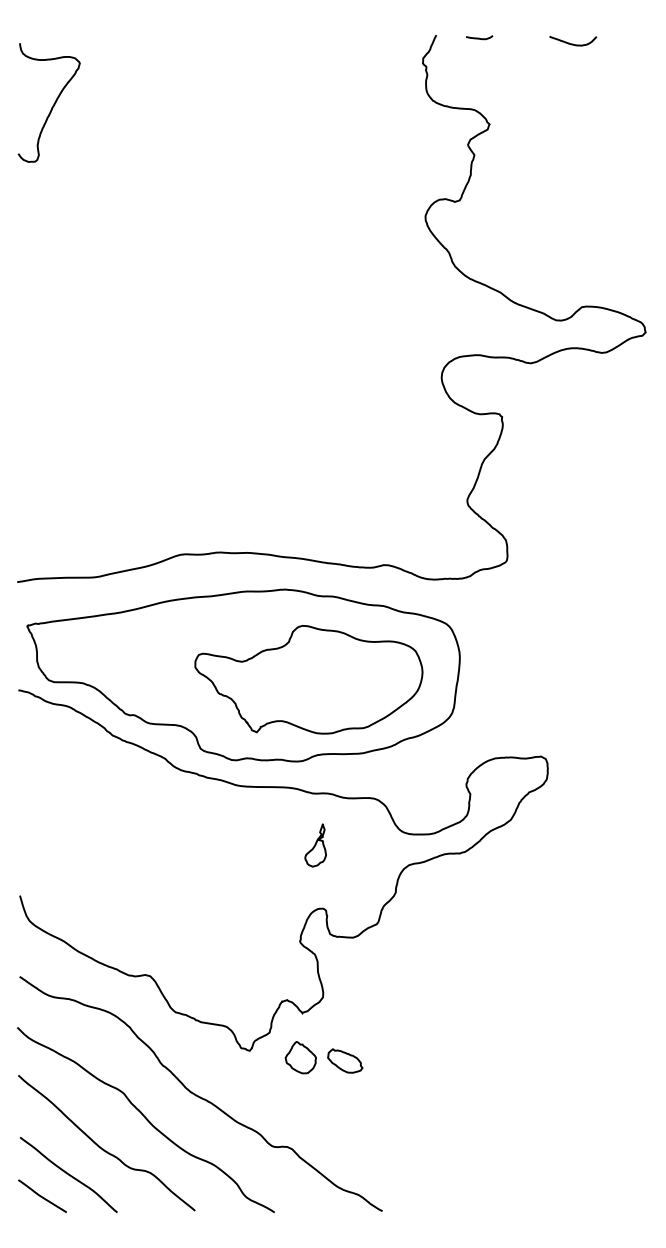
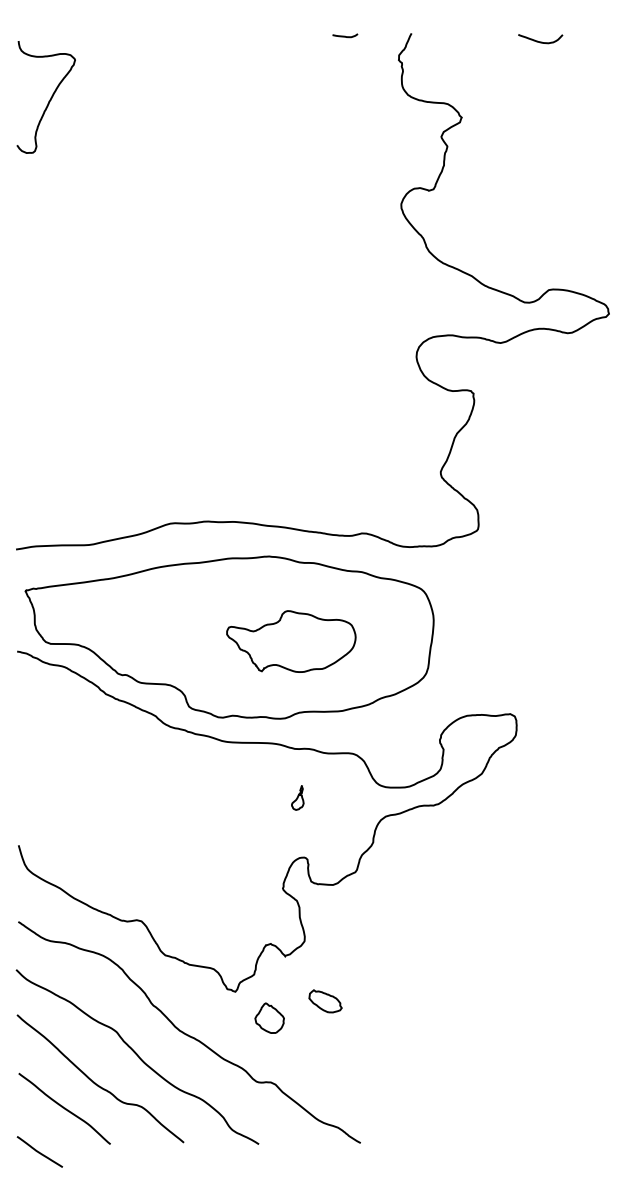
curve: (479, 37) -> (345, 35), moved
part: (309, 679) -> (291, 641), size x0.6
part: (315, 844) -> (297, 797), size x0.6
part: (300, 1056) -> (269, 1017), moved
curve: (42, 1195) -> (39, 1151), moved

